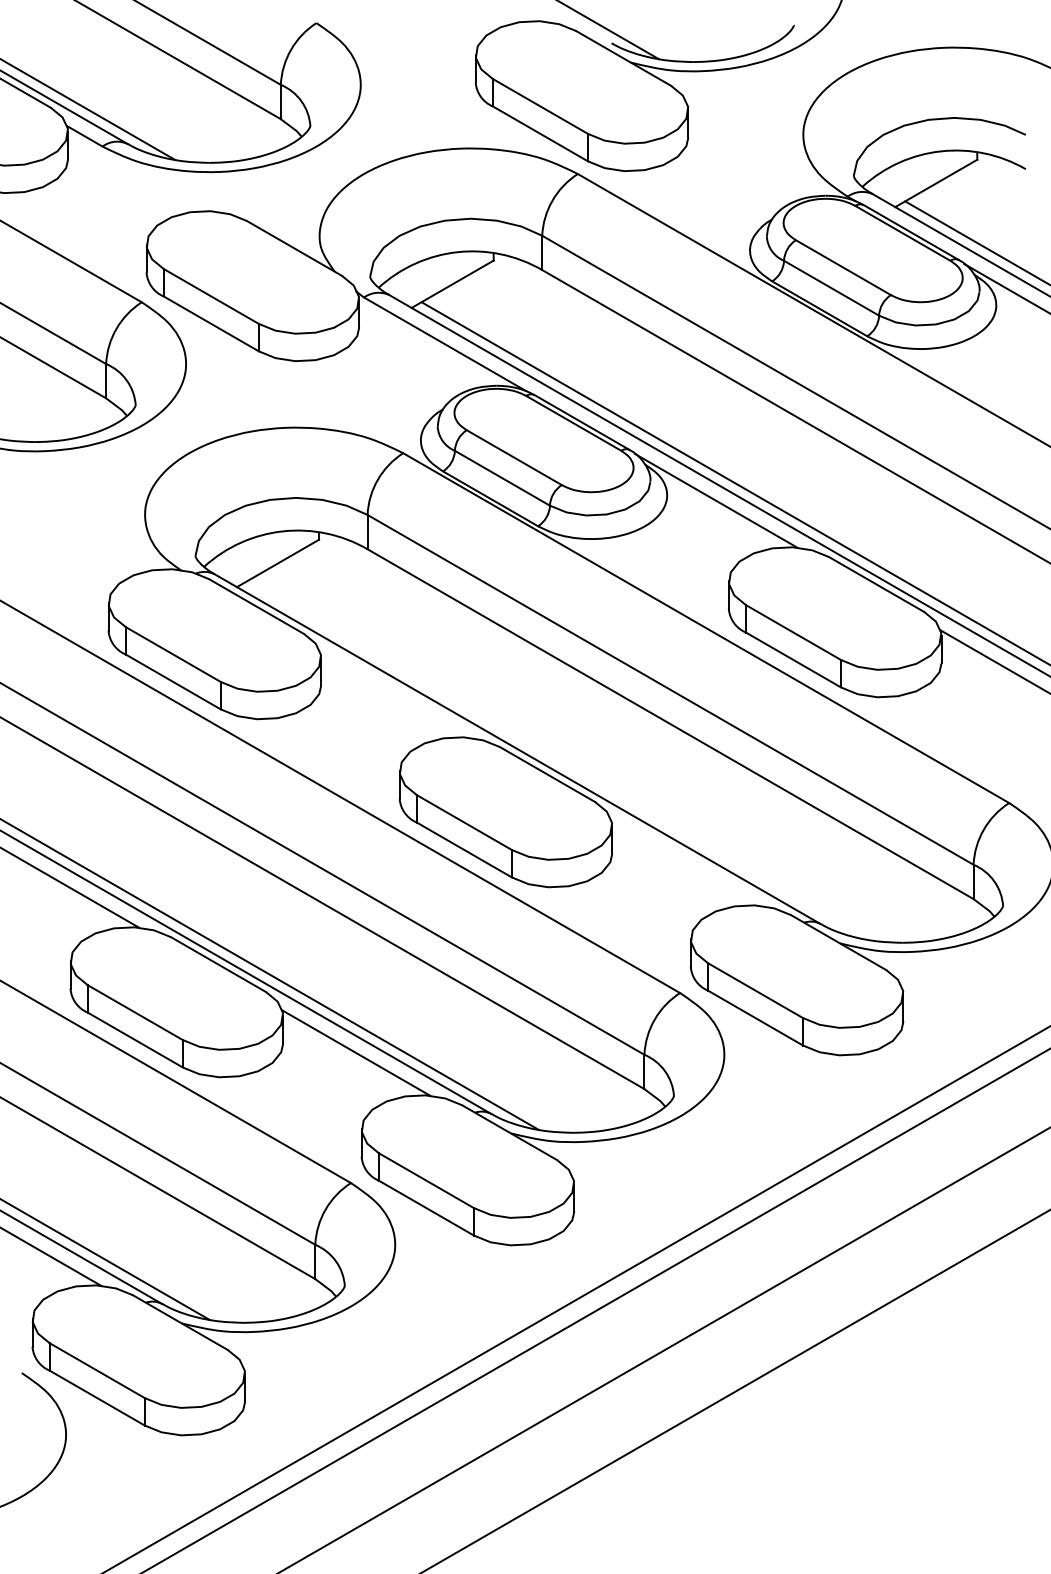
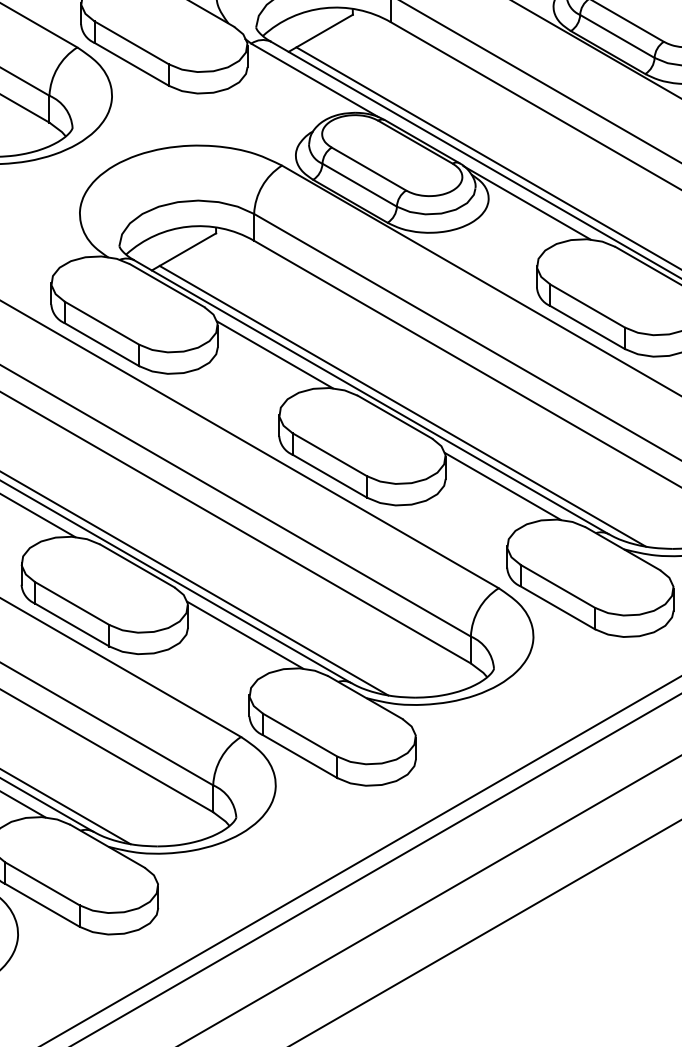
line: (394, 694) -> (275, 354), added
line: (557, 760) -> (402, 406), added
line: (685, 862) -> (503, 486), added

